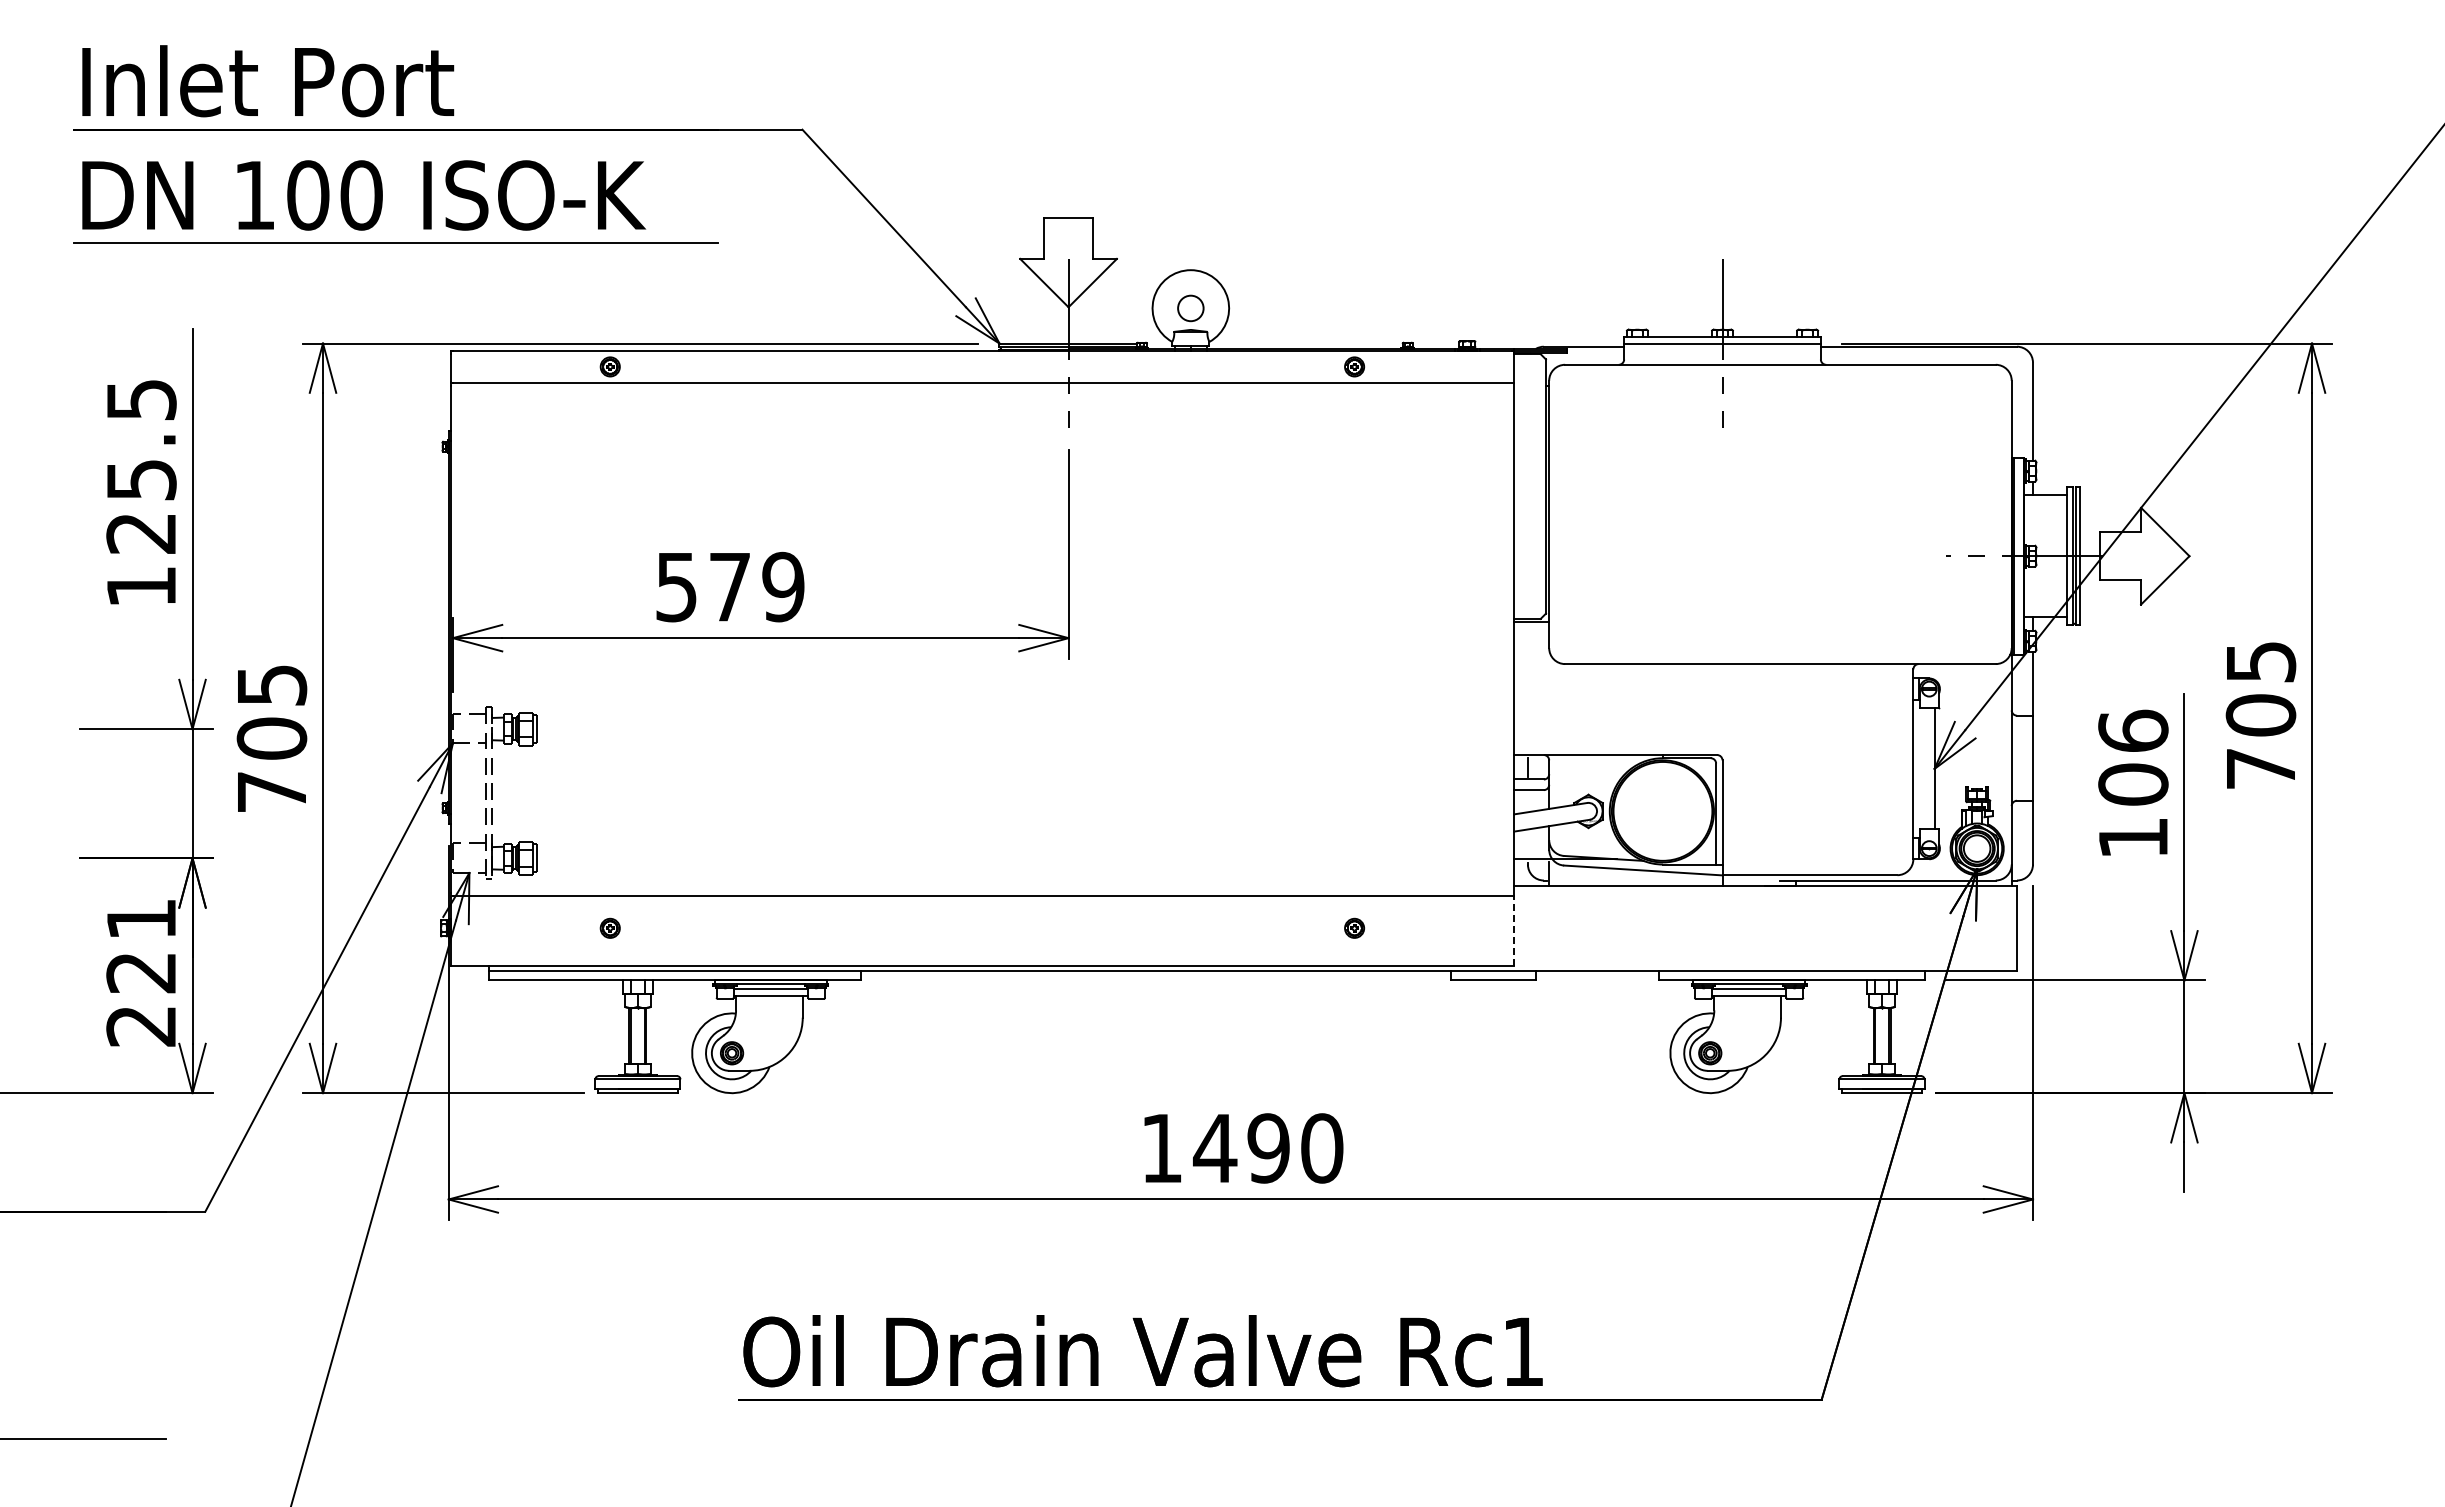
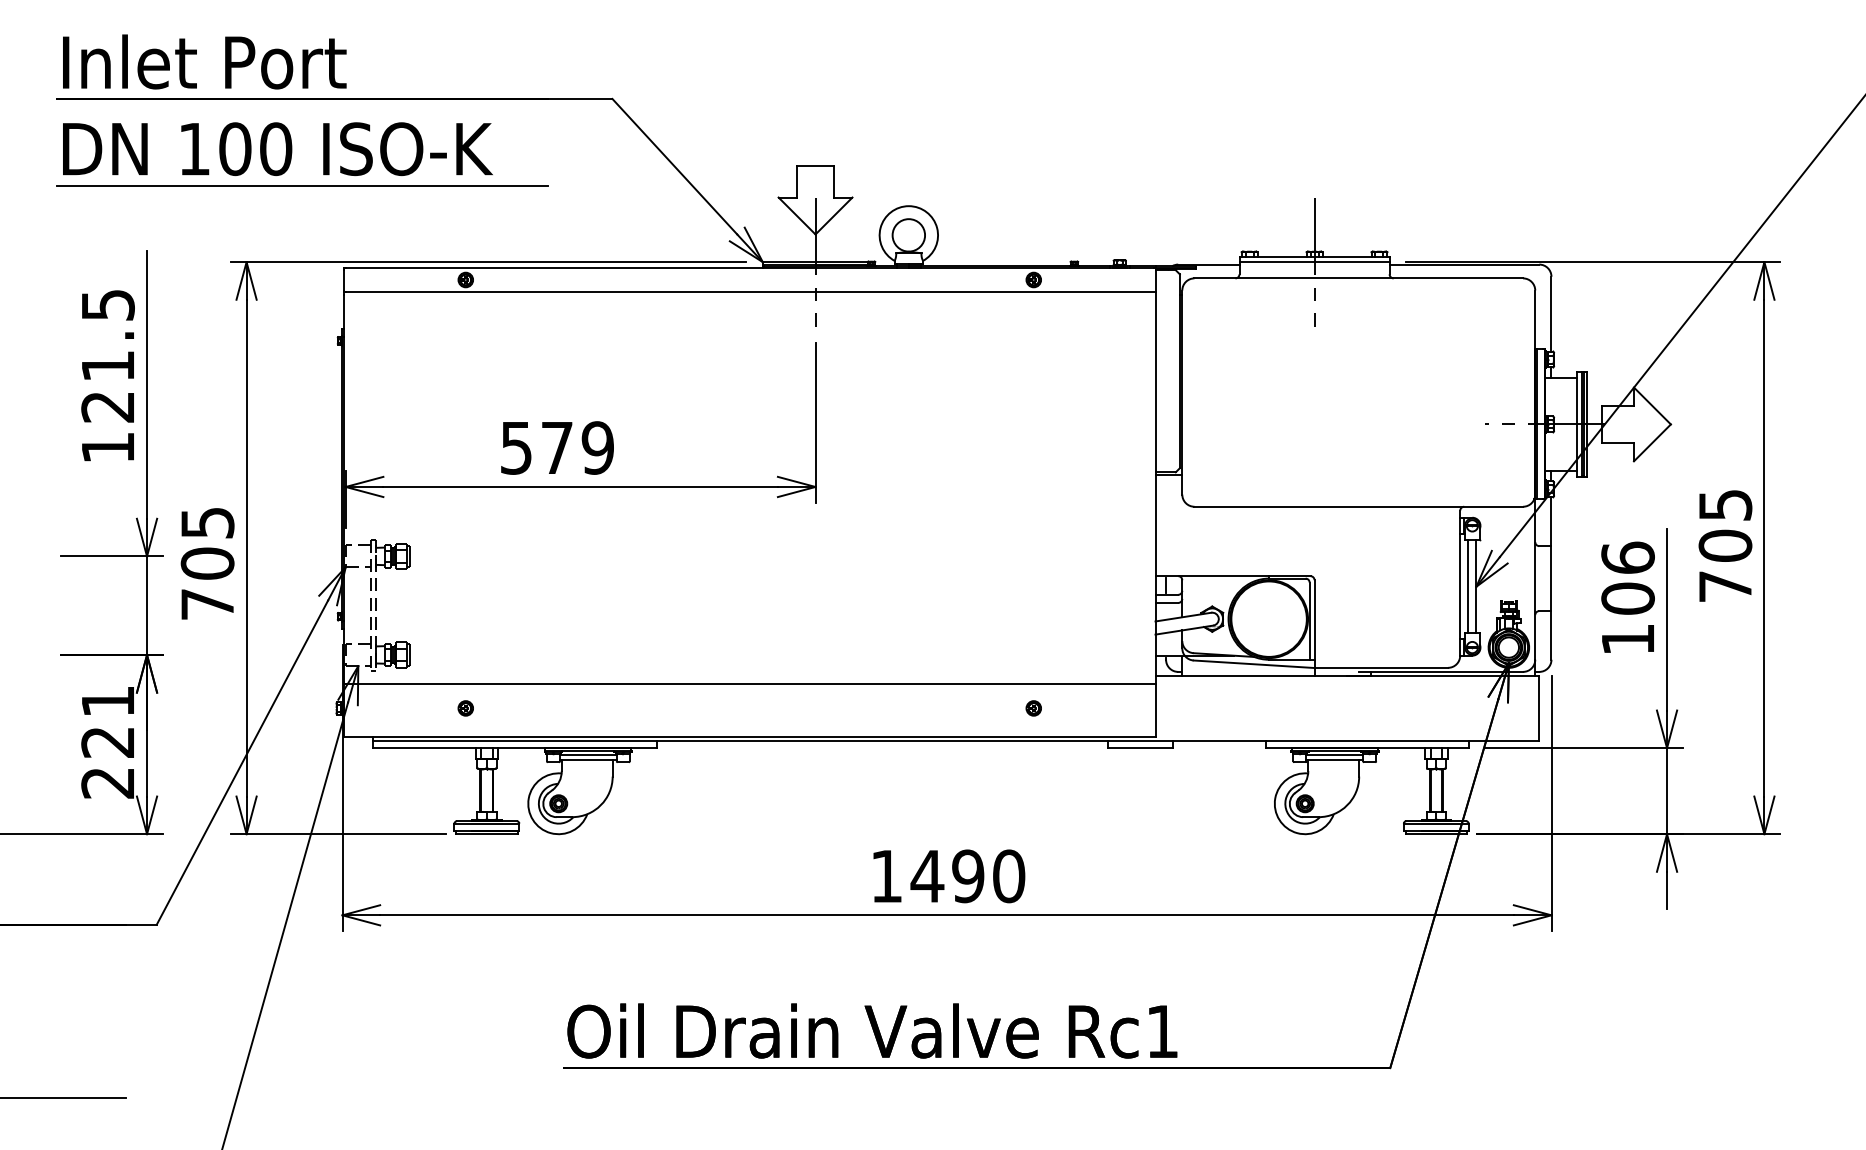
circle: (1190, 308) -> (908, 235), size x1.67
text: (141, 480) -> (108, 366), 125.5 -> 121.5
line: (1924, 768) -> (1468, 586), added
line: (1514, 931) -> (1155, 710), dashed -> solid

